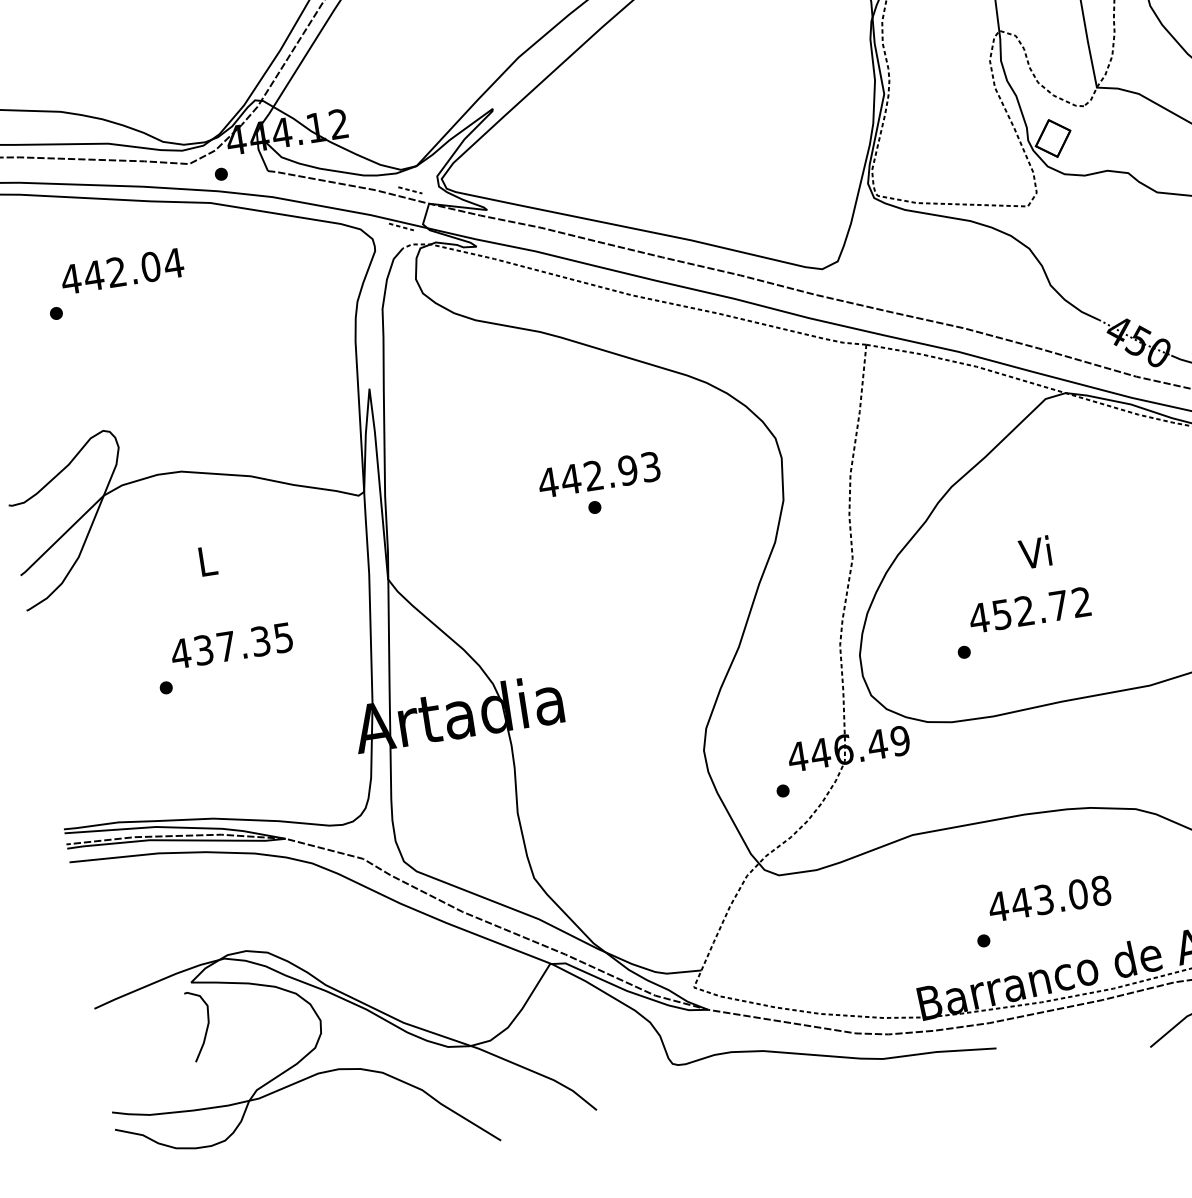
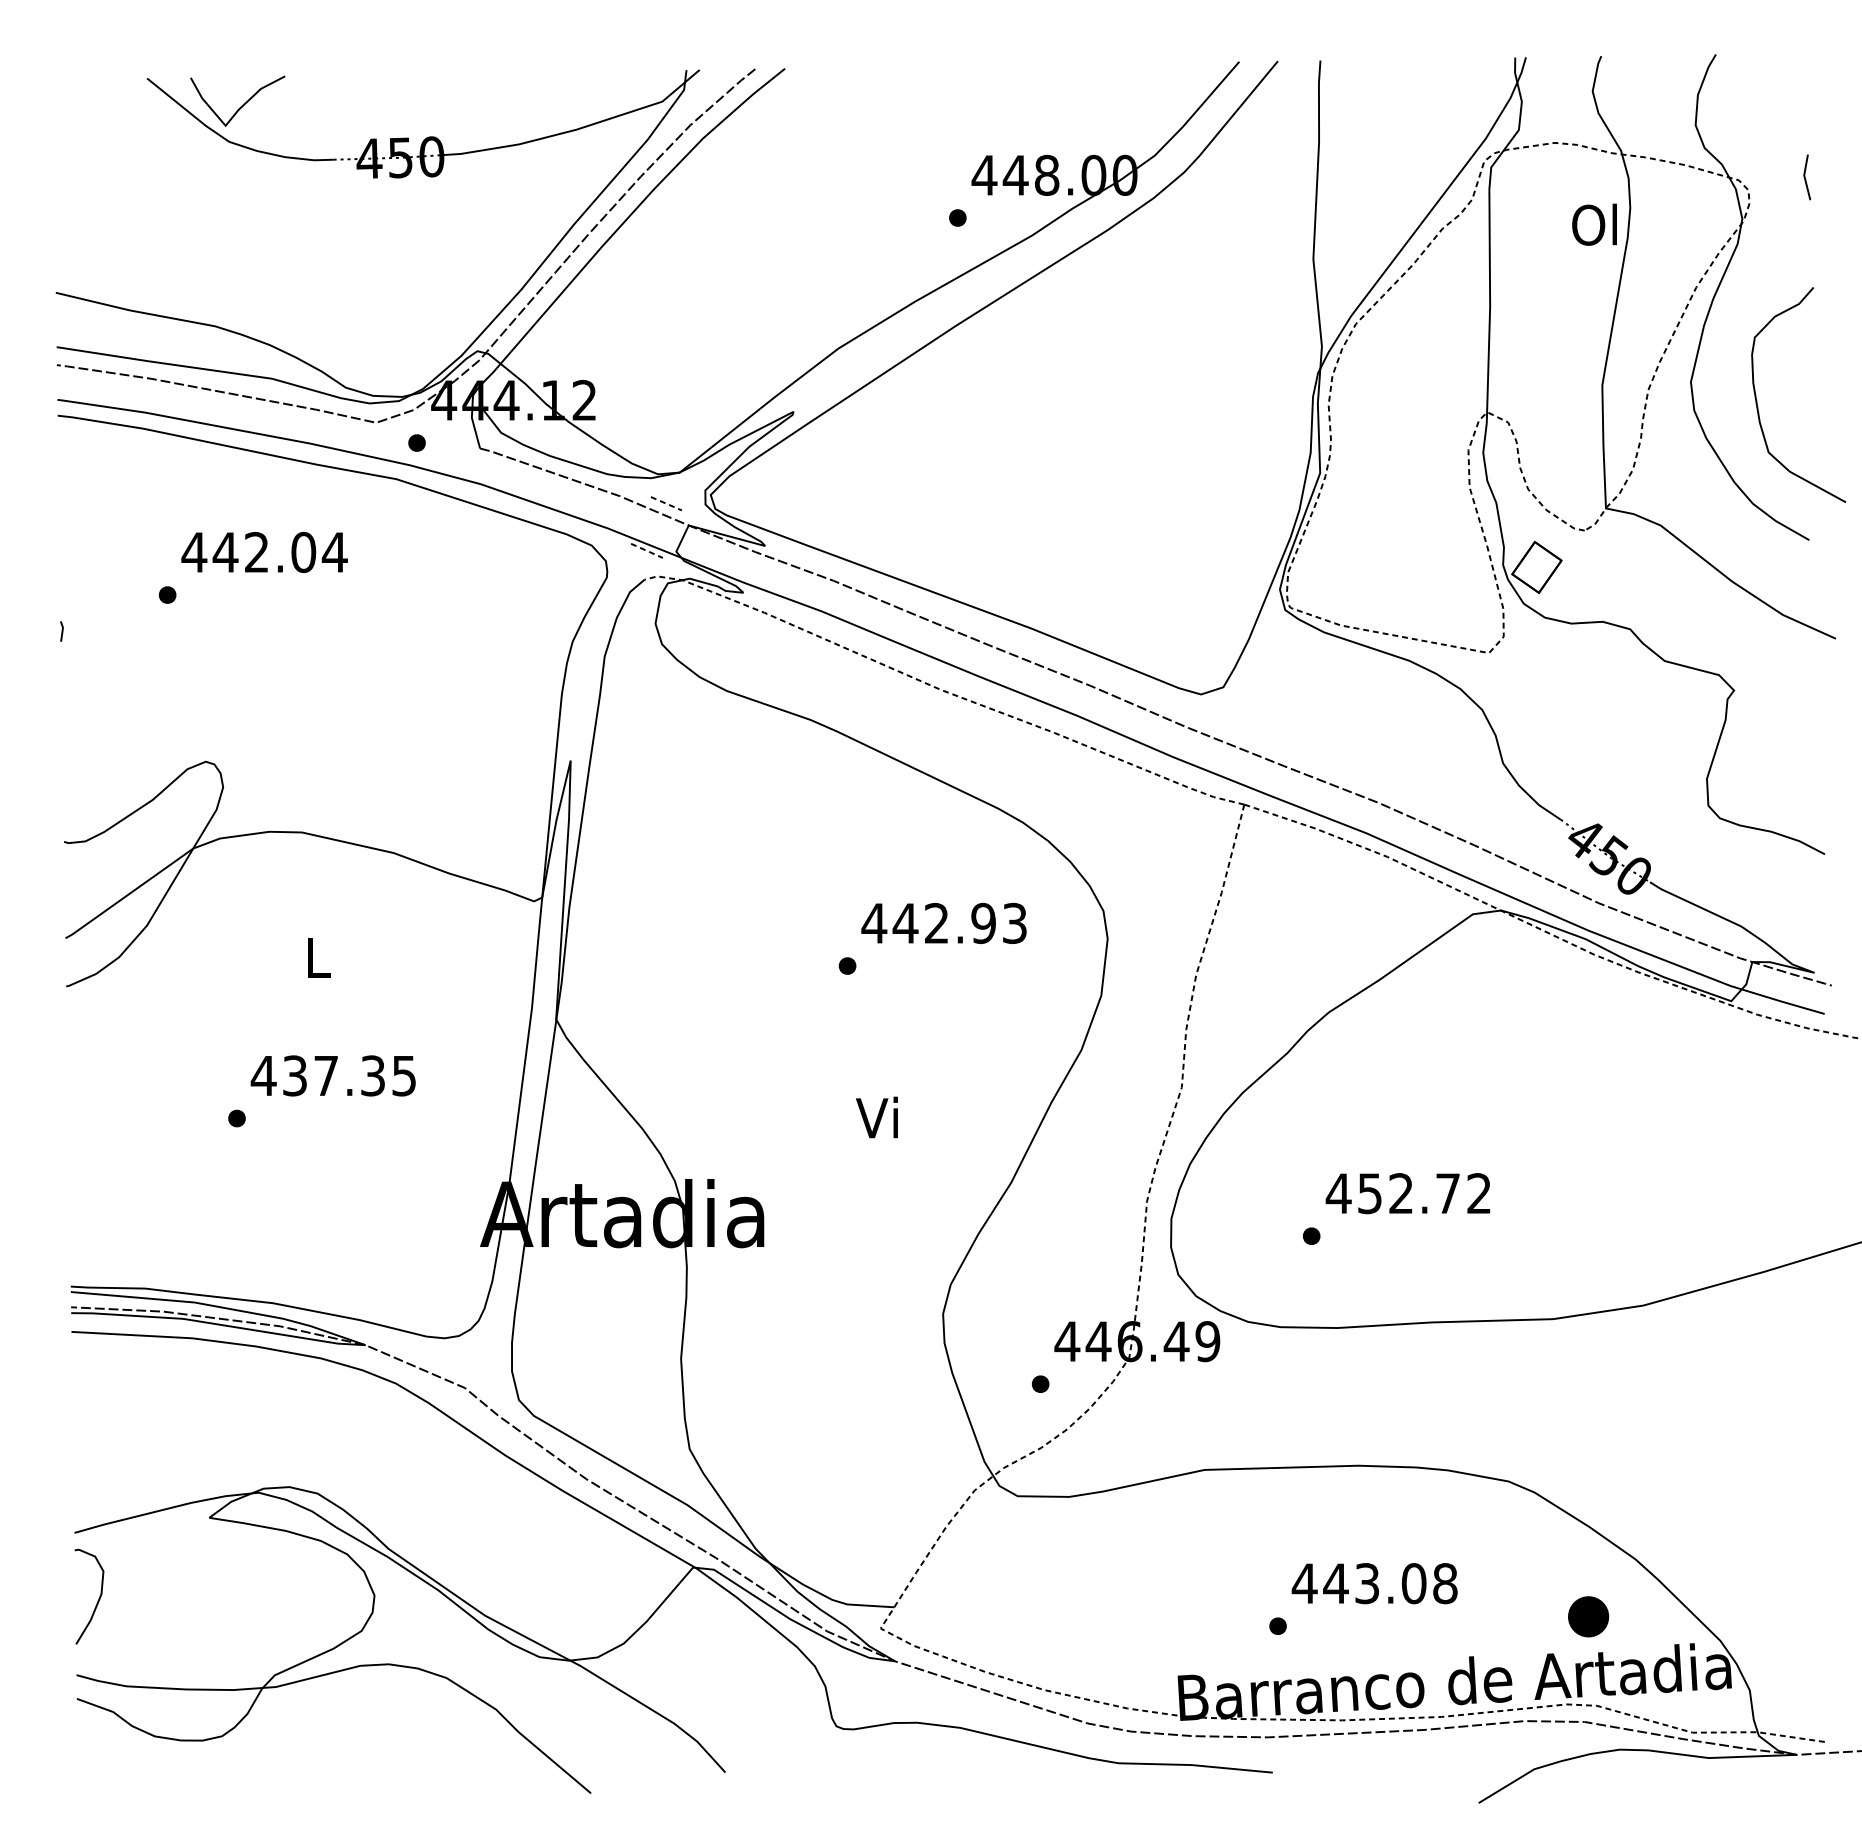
text: (598, 474) -> (943, 922), moved
text: (1034, 552) -> (876, 1117), moved
curve: (206, 1027) -> (97, 1600), moved

